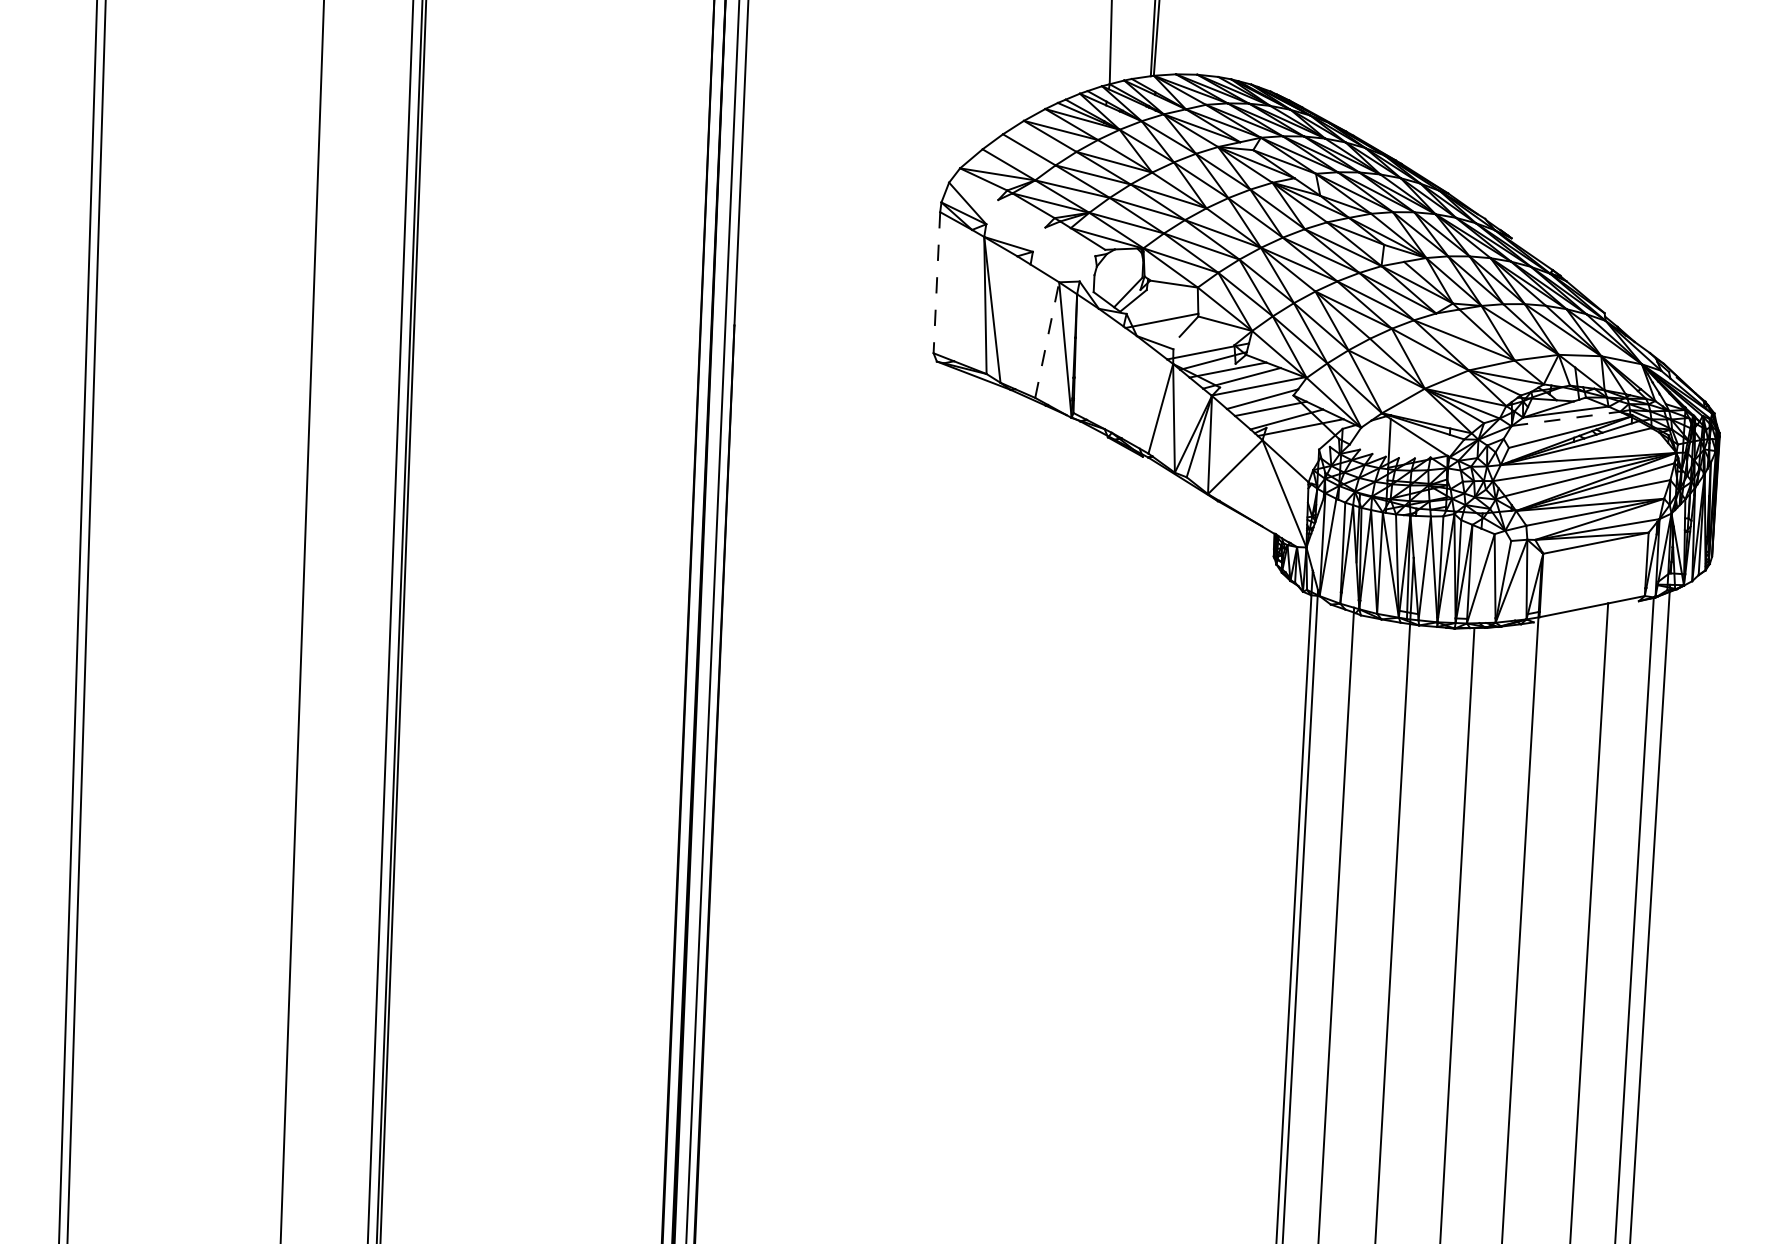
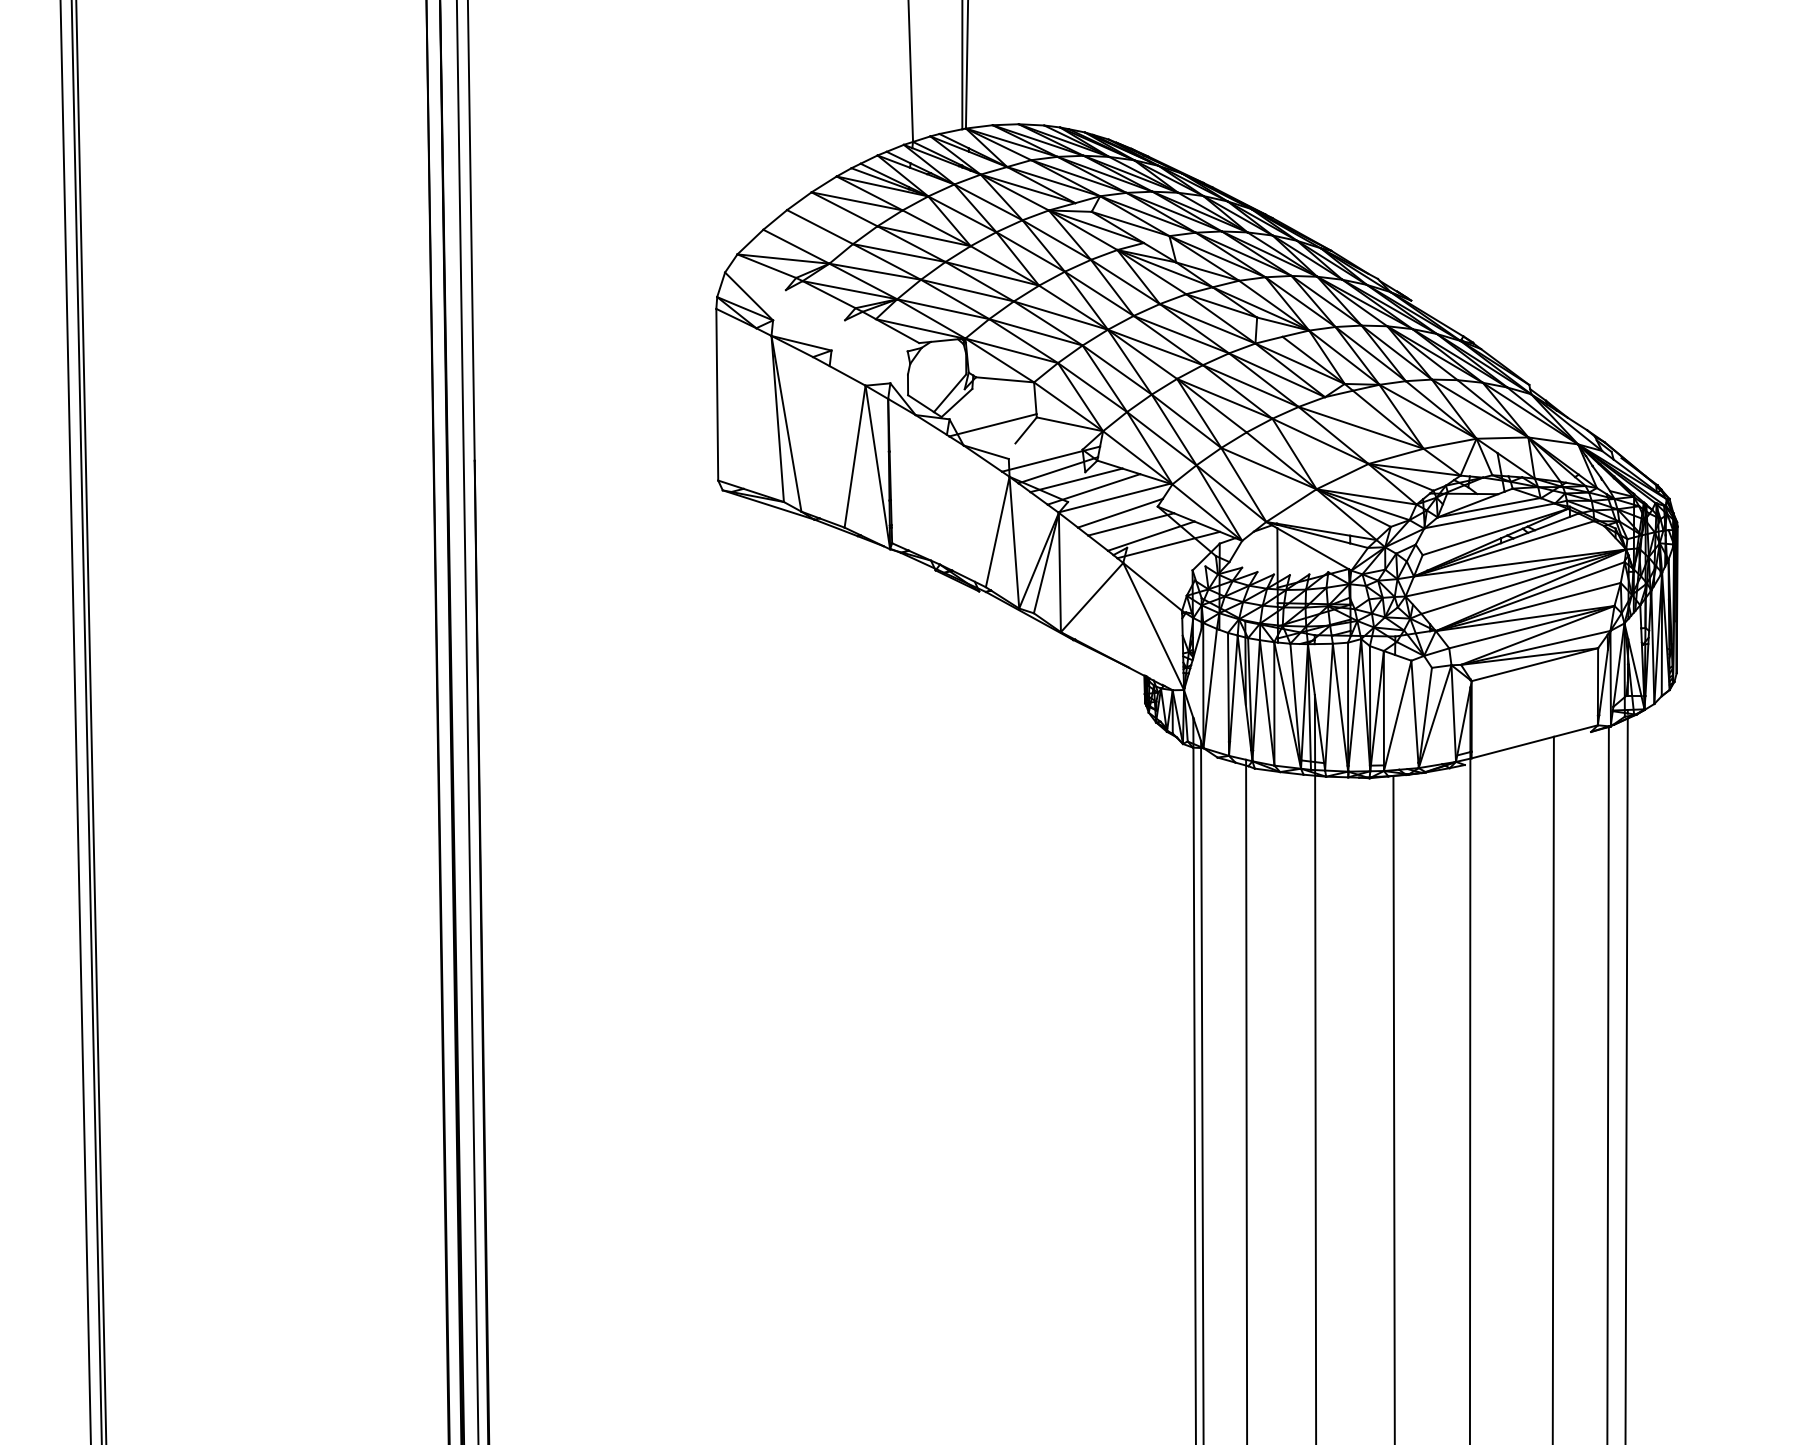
line: (936, 282) -> (716, 394), dashed -> solid
line: (1047, 339) -> (855, 455), dashed -> solid
line: (1566, 418) -> (1490, 515), dashed -> solid

